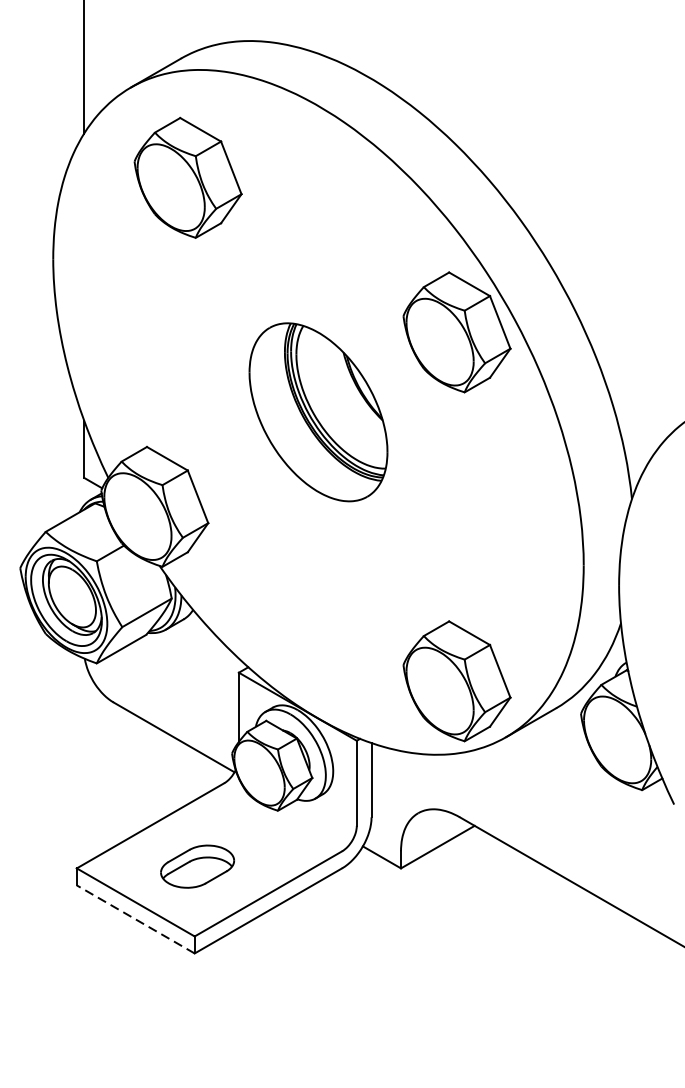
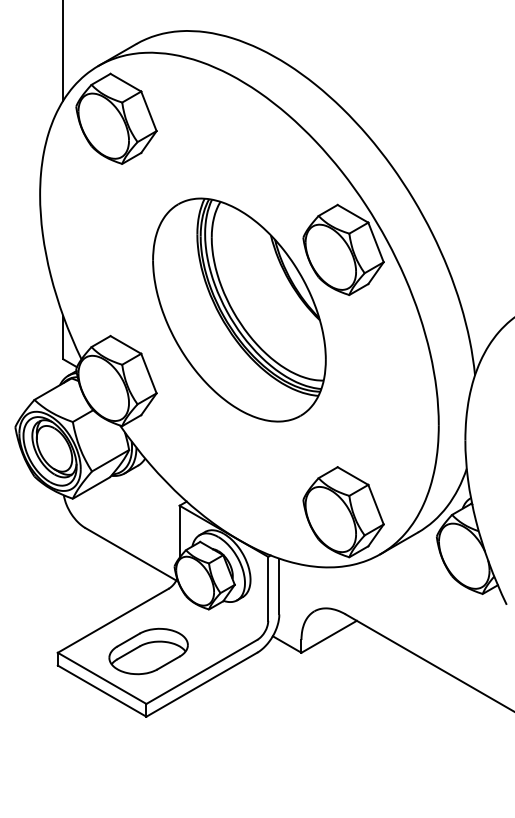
part: (188, 177) -> (116, 118), moved
part: (318, 411) -> (239, 309), size x1.67
part: (197, 866) -> (148, 651), size x1.43
line: (134, 918) -> (101, 690), dashed -> solid

